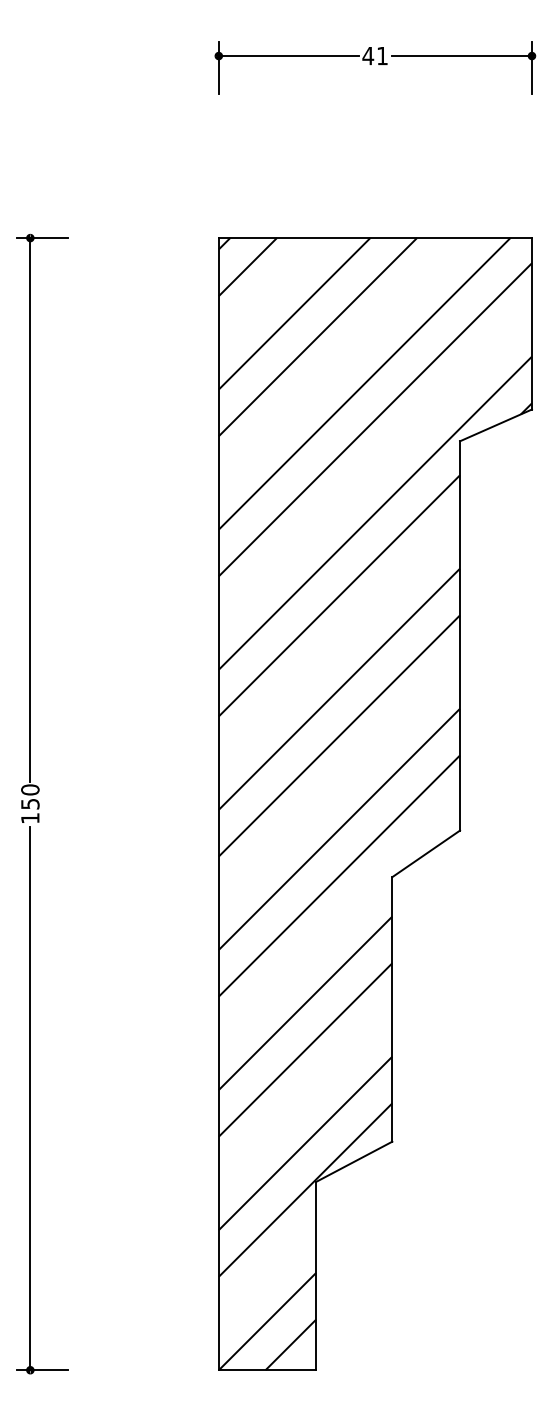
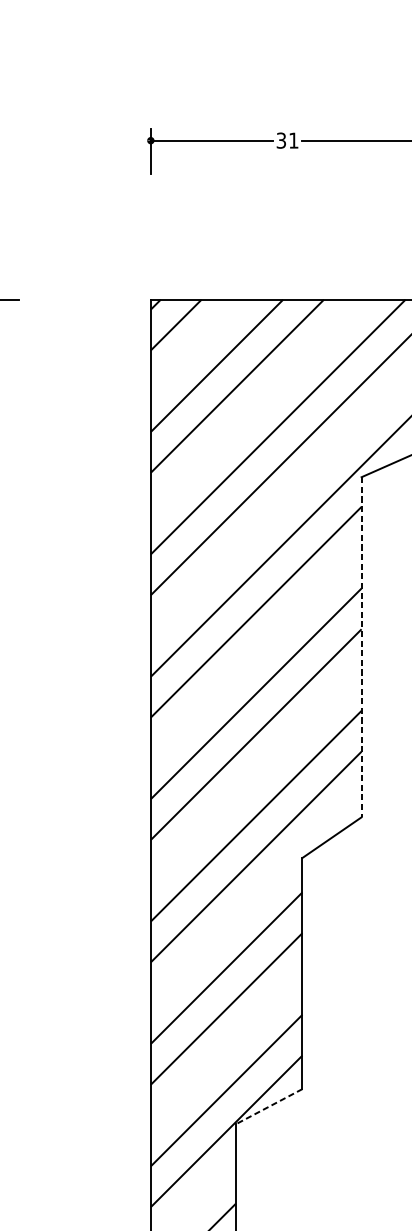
text: (368, 55) -> (281, 140), 41 -> 31
line: (460, 635) -> (361, 646), solid -> dashed
line: (353, 1162) -> (268, 1107), solid -> dashed

